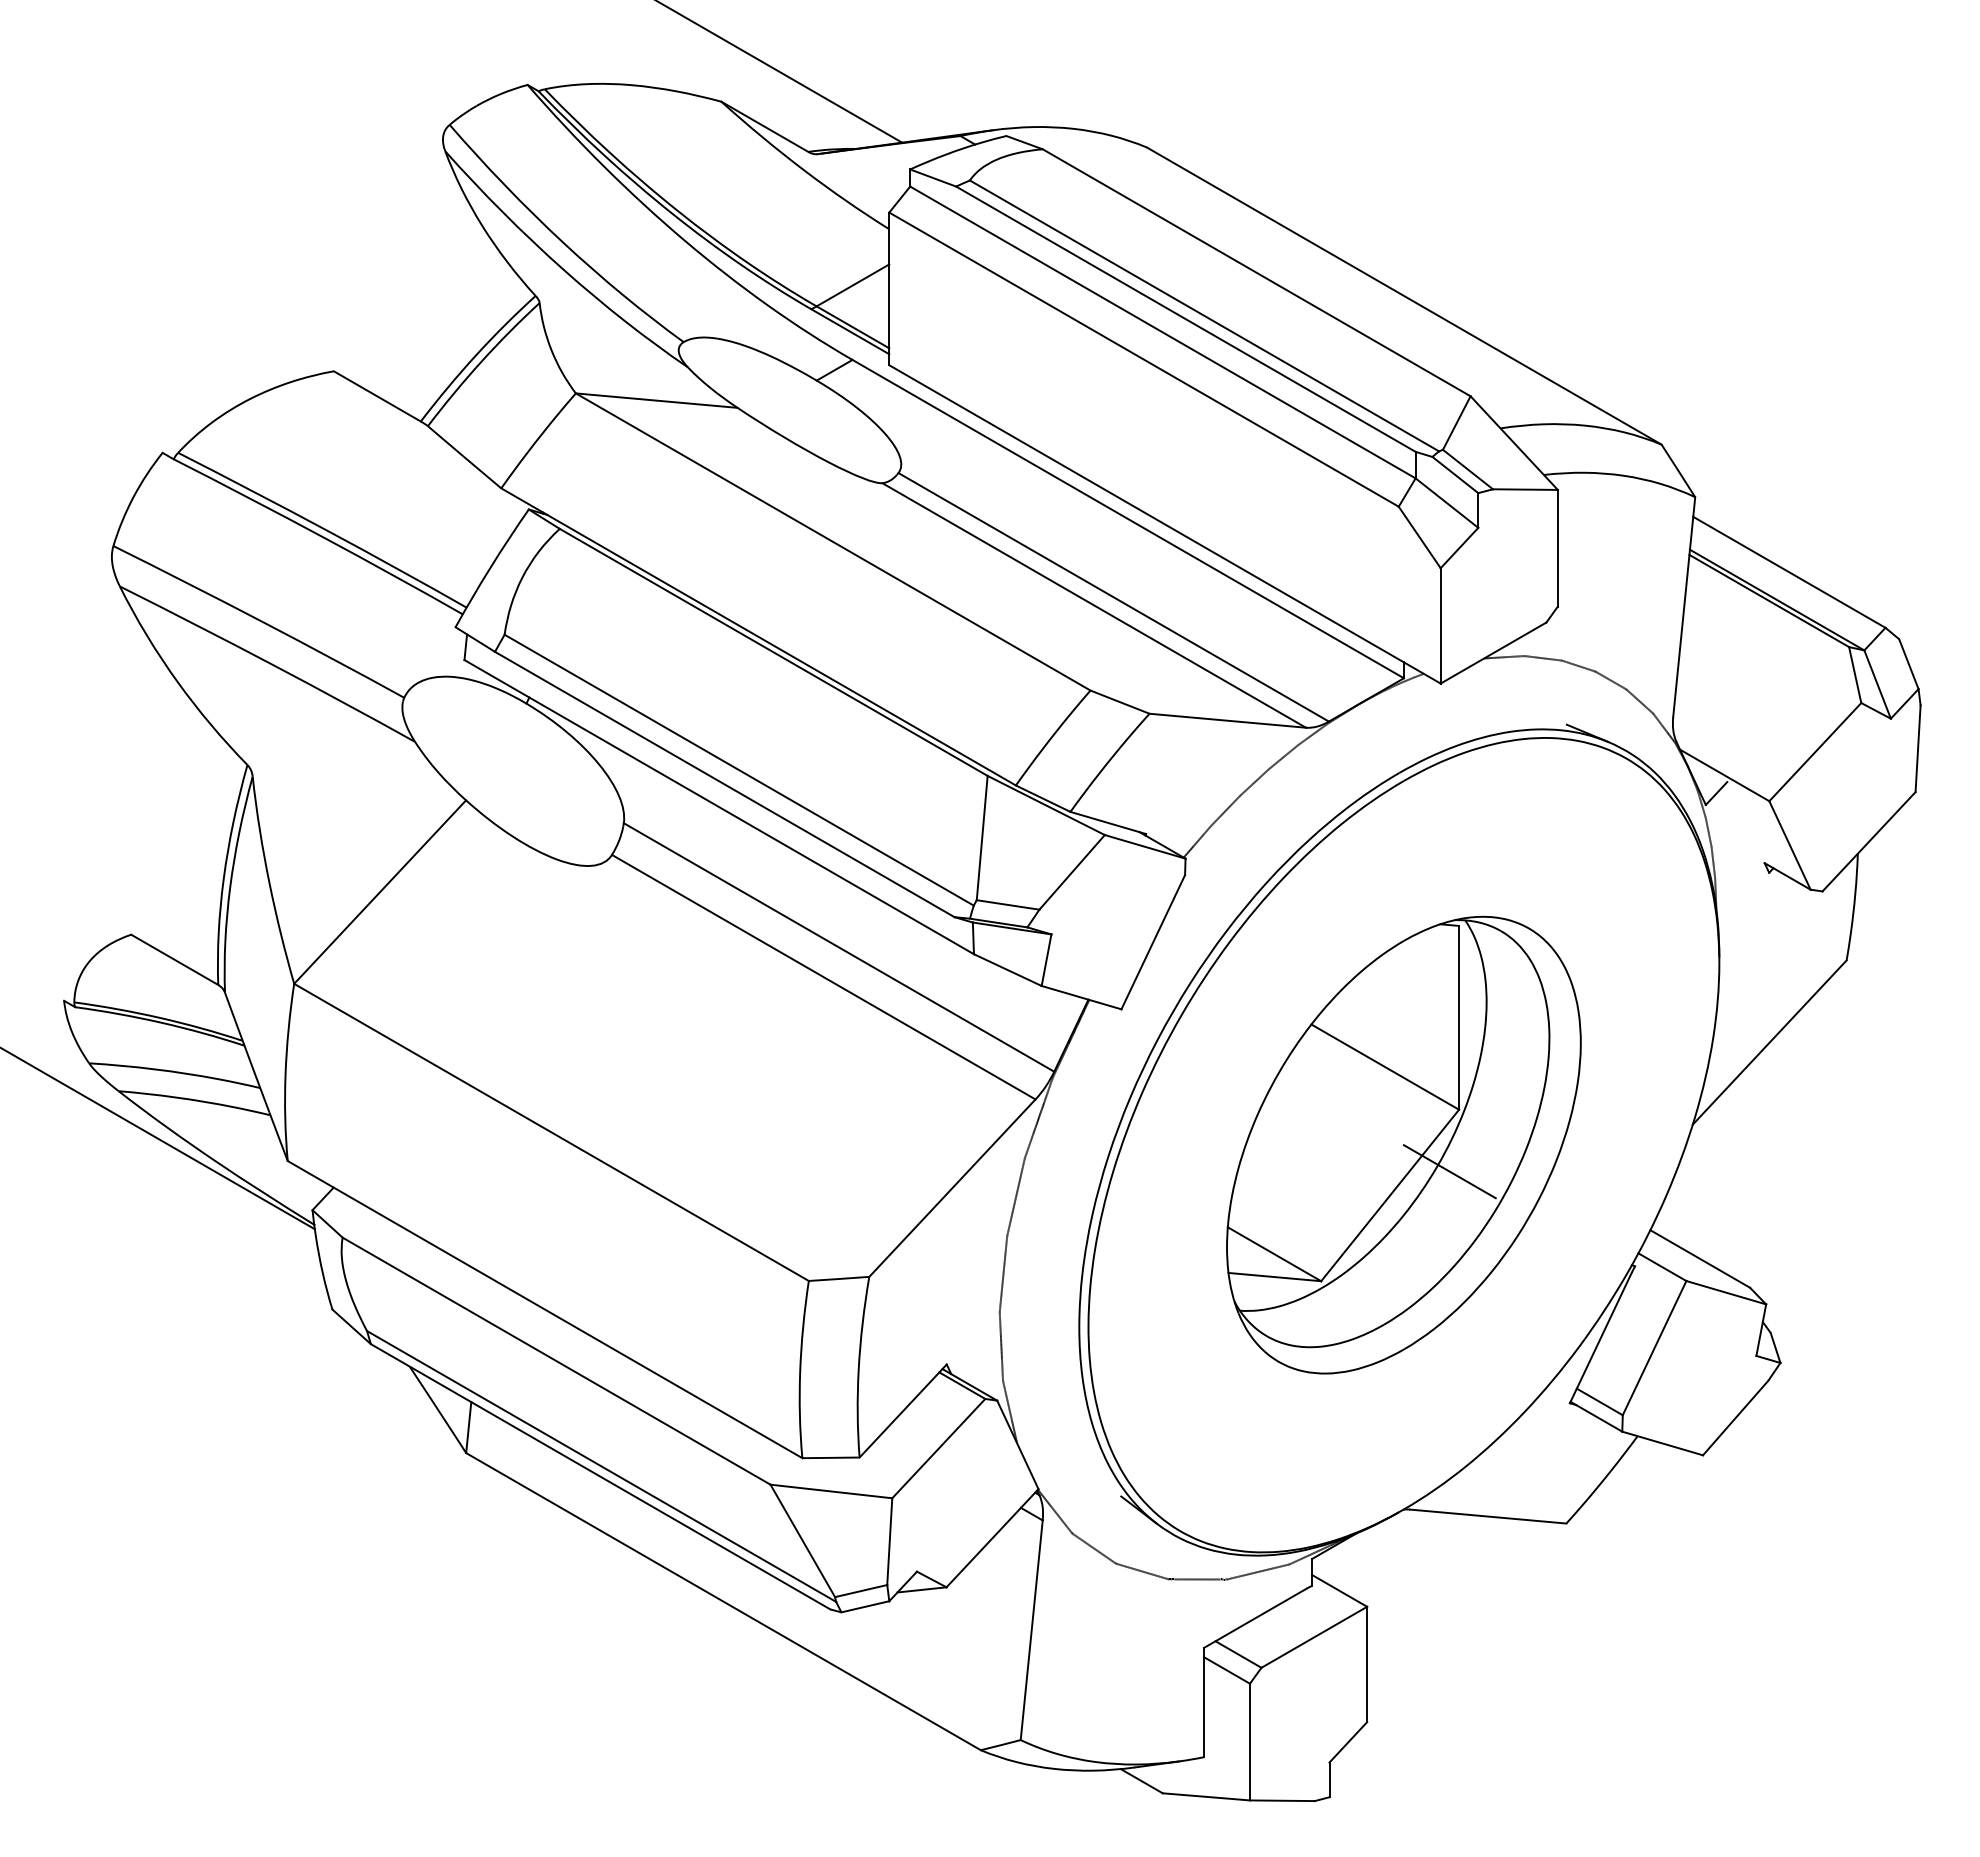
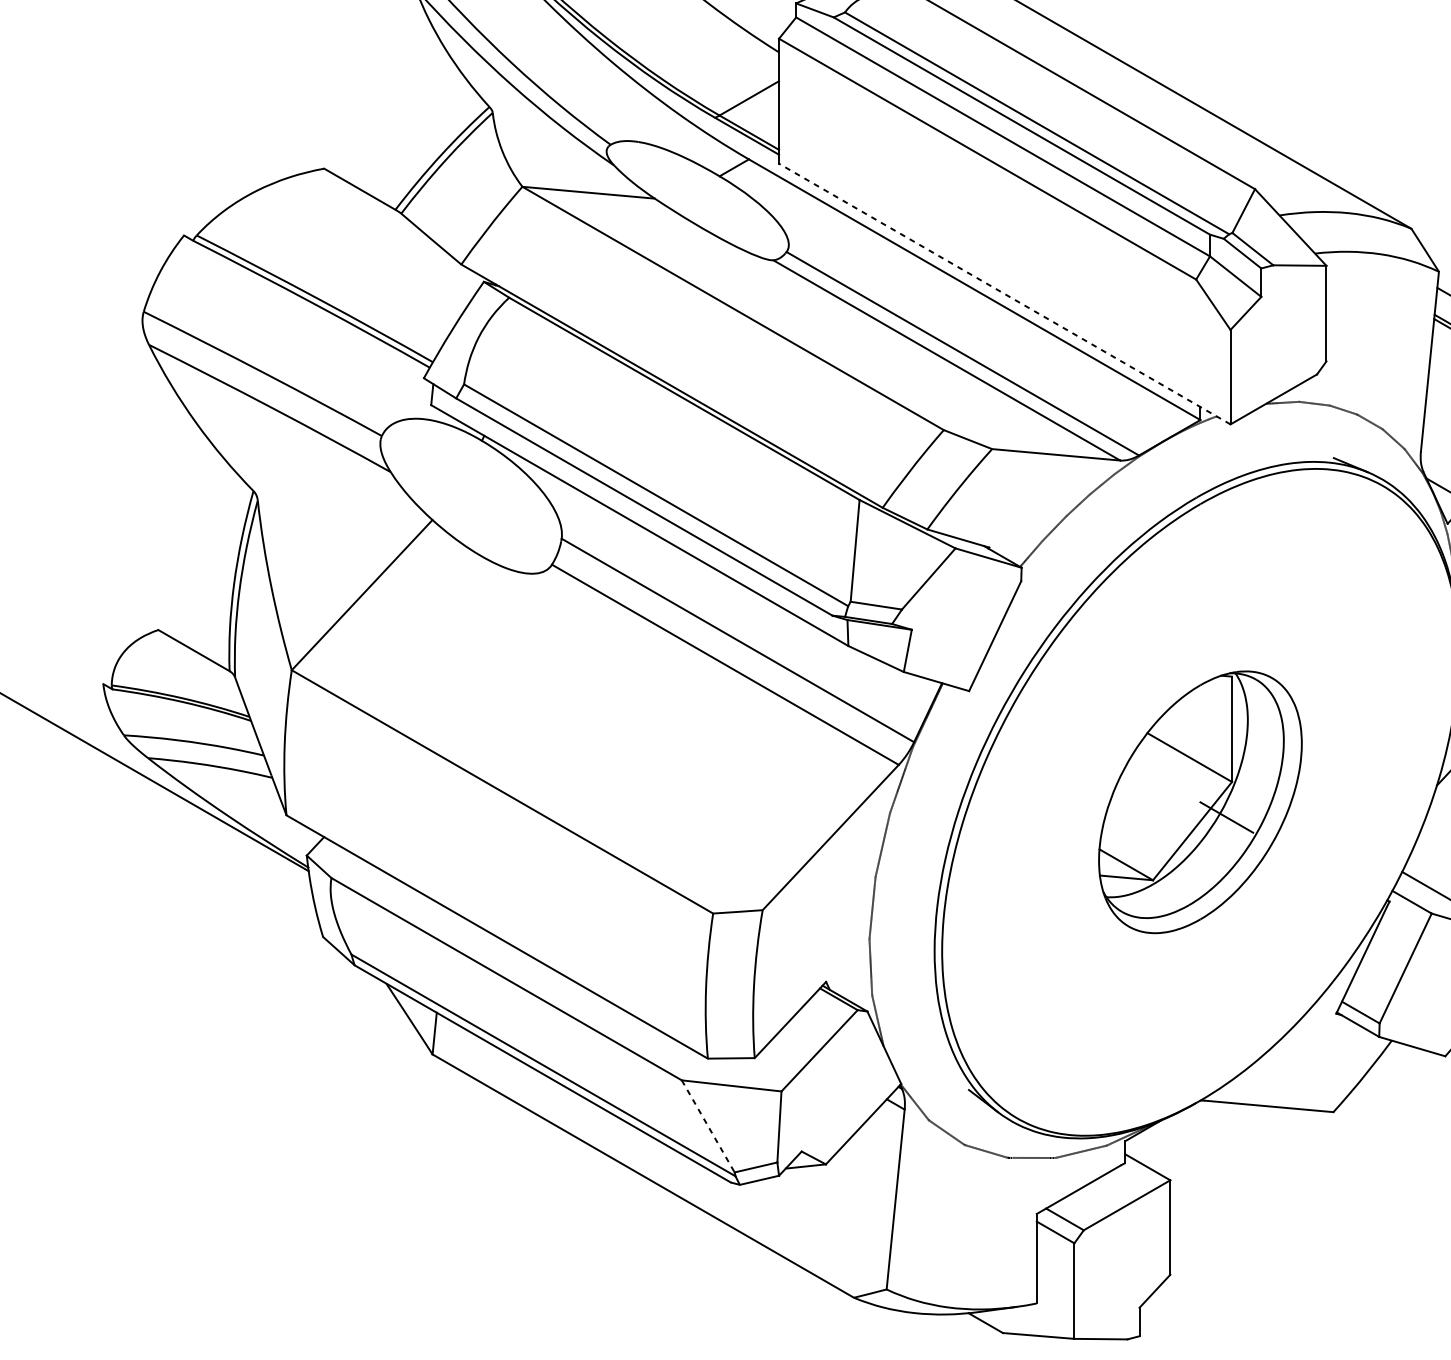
line: (1164, 524) -> (1004, 294), solid -> dashed
part: (1403, 1144) -> (1200, 801), size x0.7
line: (802, 1540) -> (707, 1126), solid -> dashed

